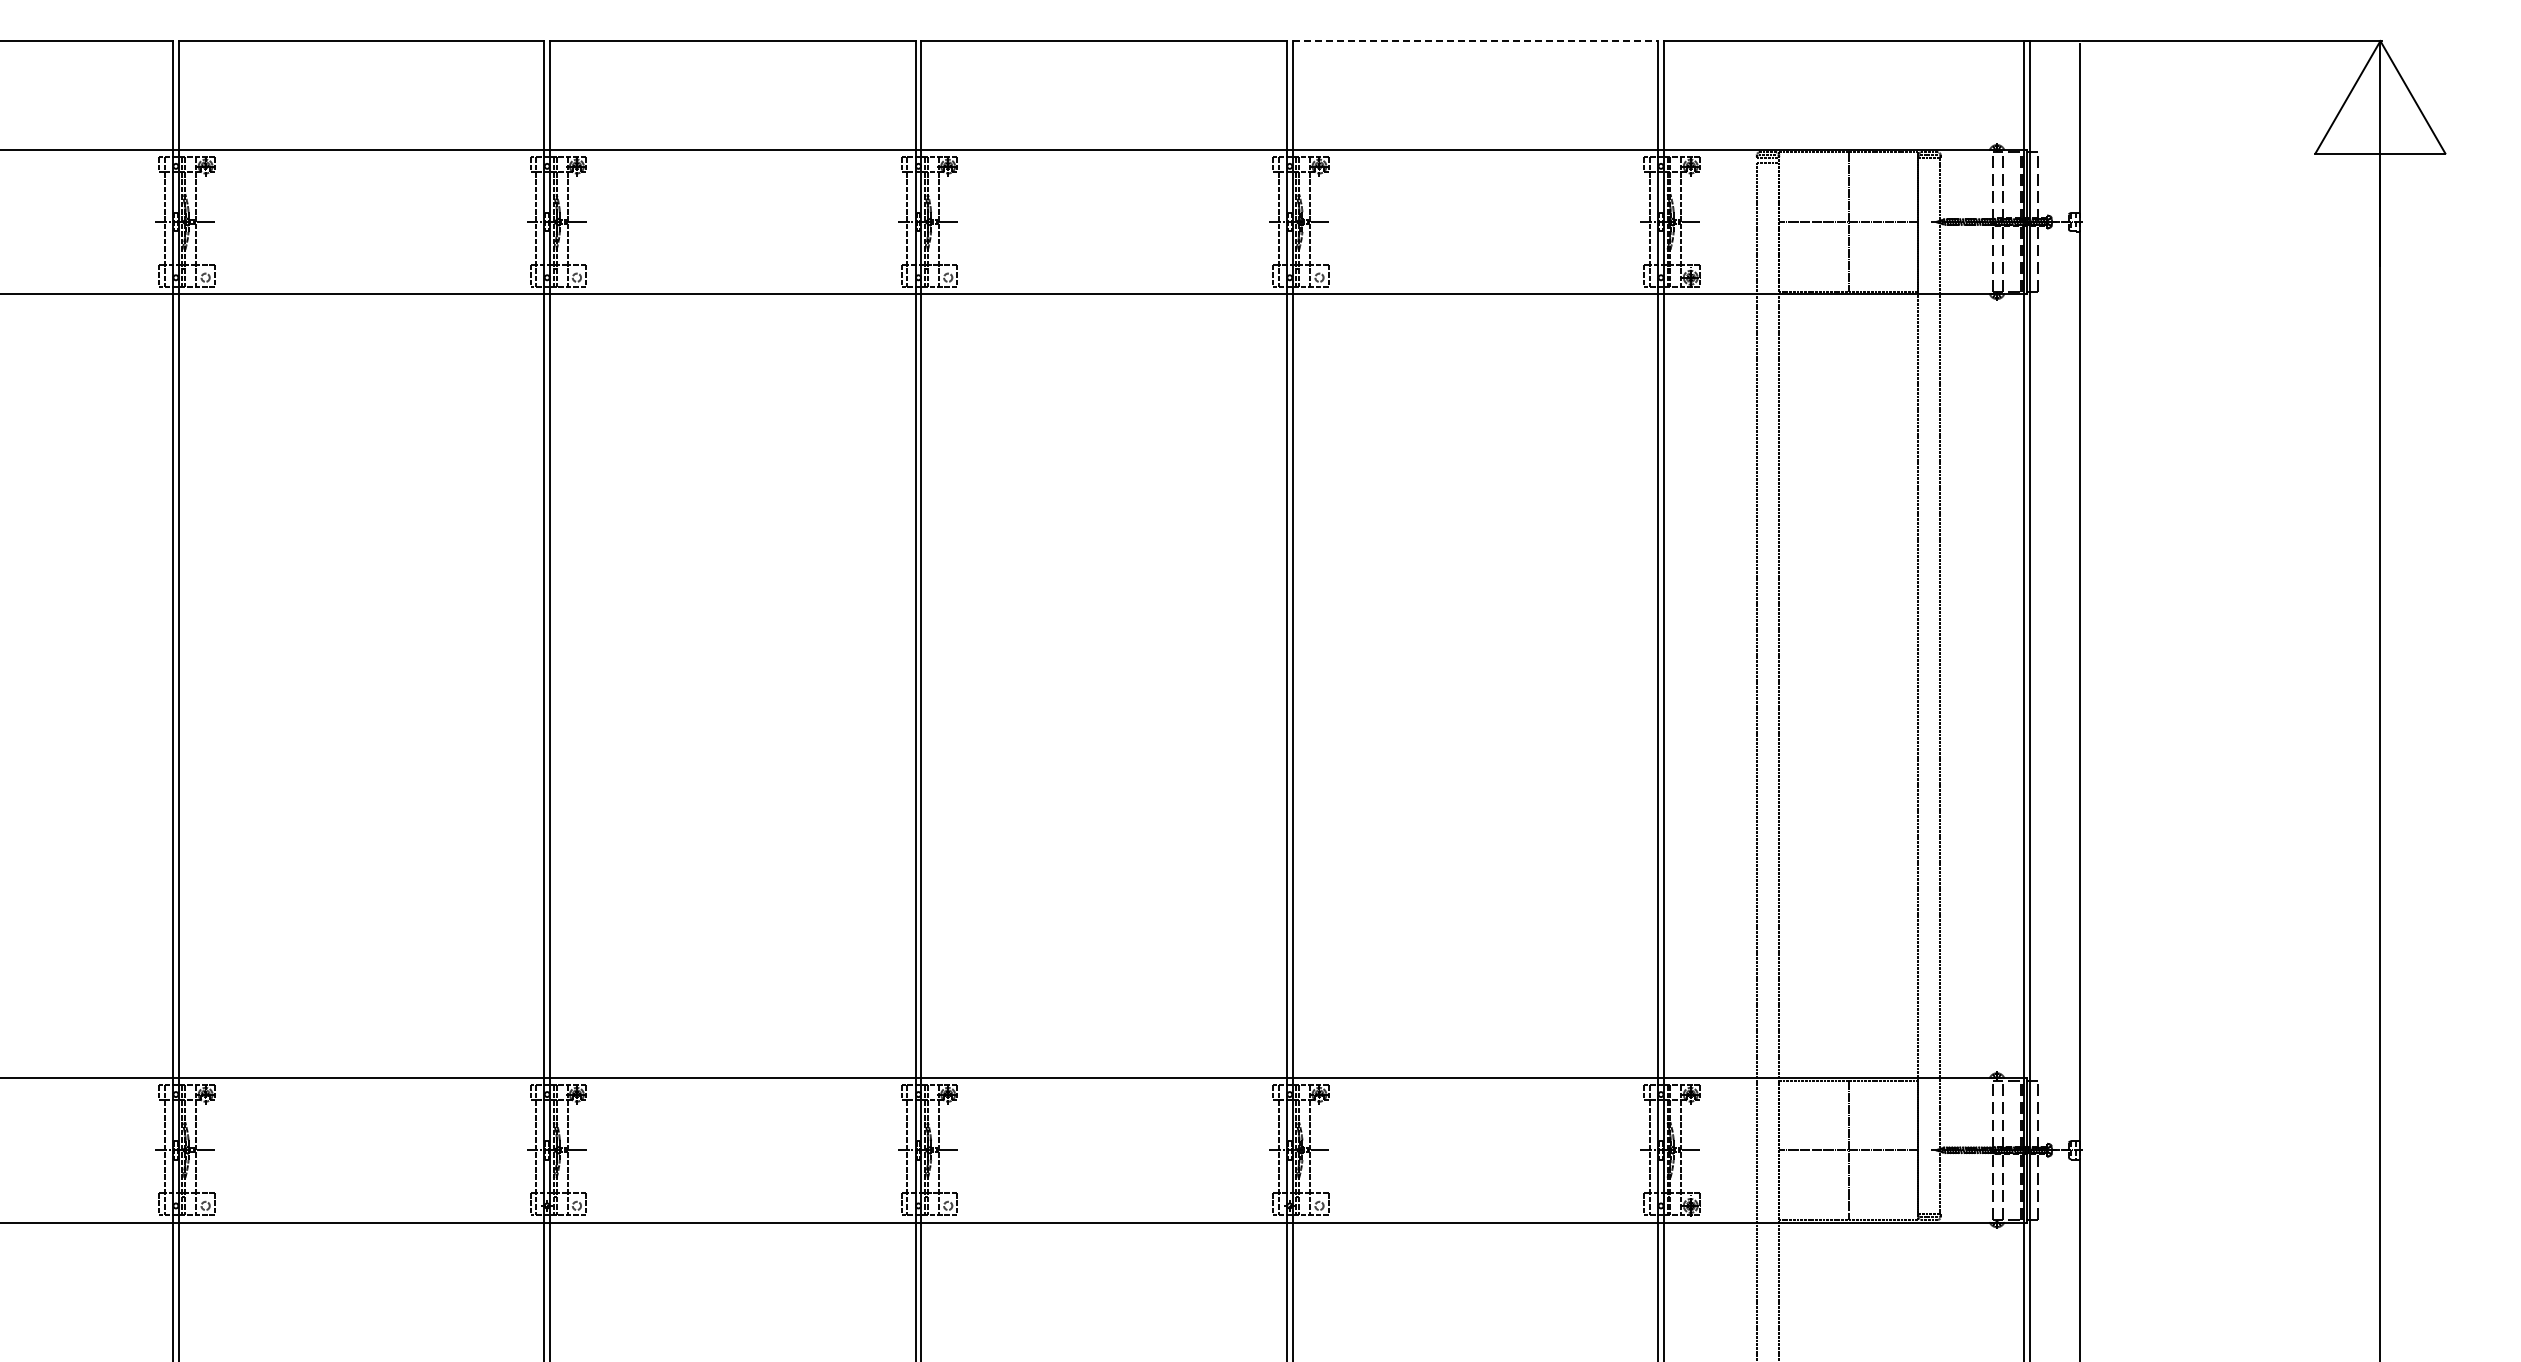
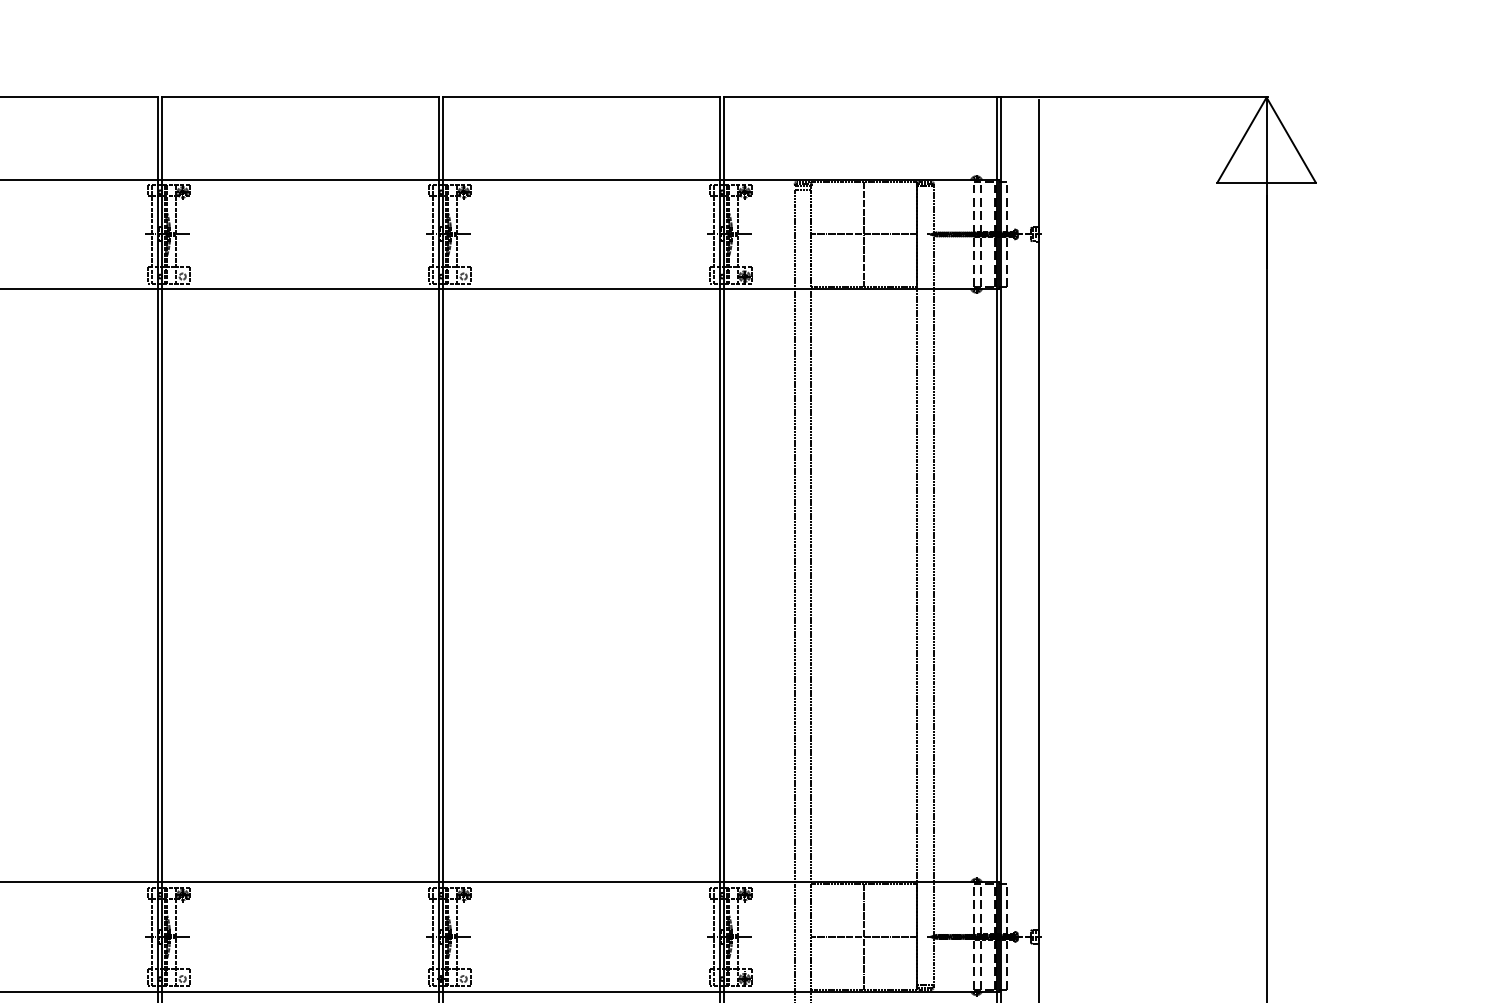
line: (1475, 41) -> (581, 97), dashed -> solid

